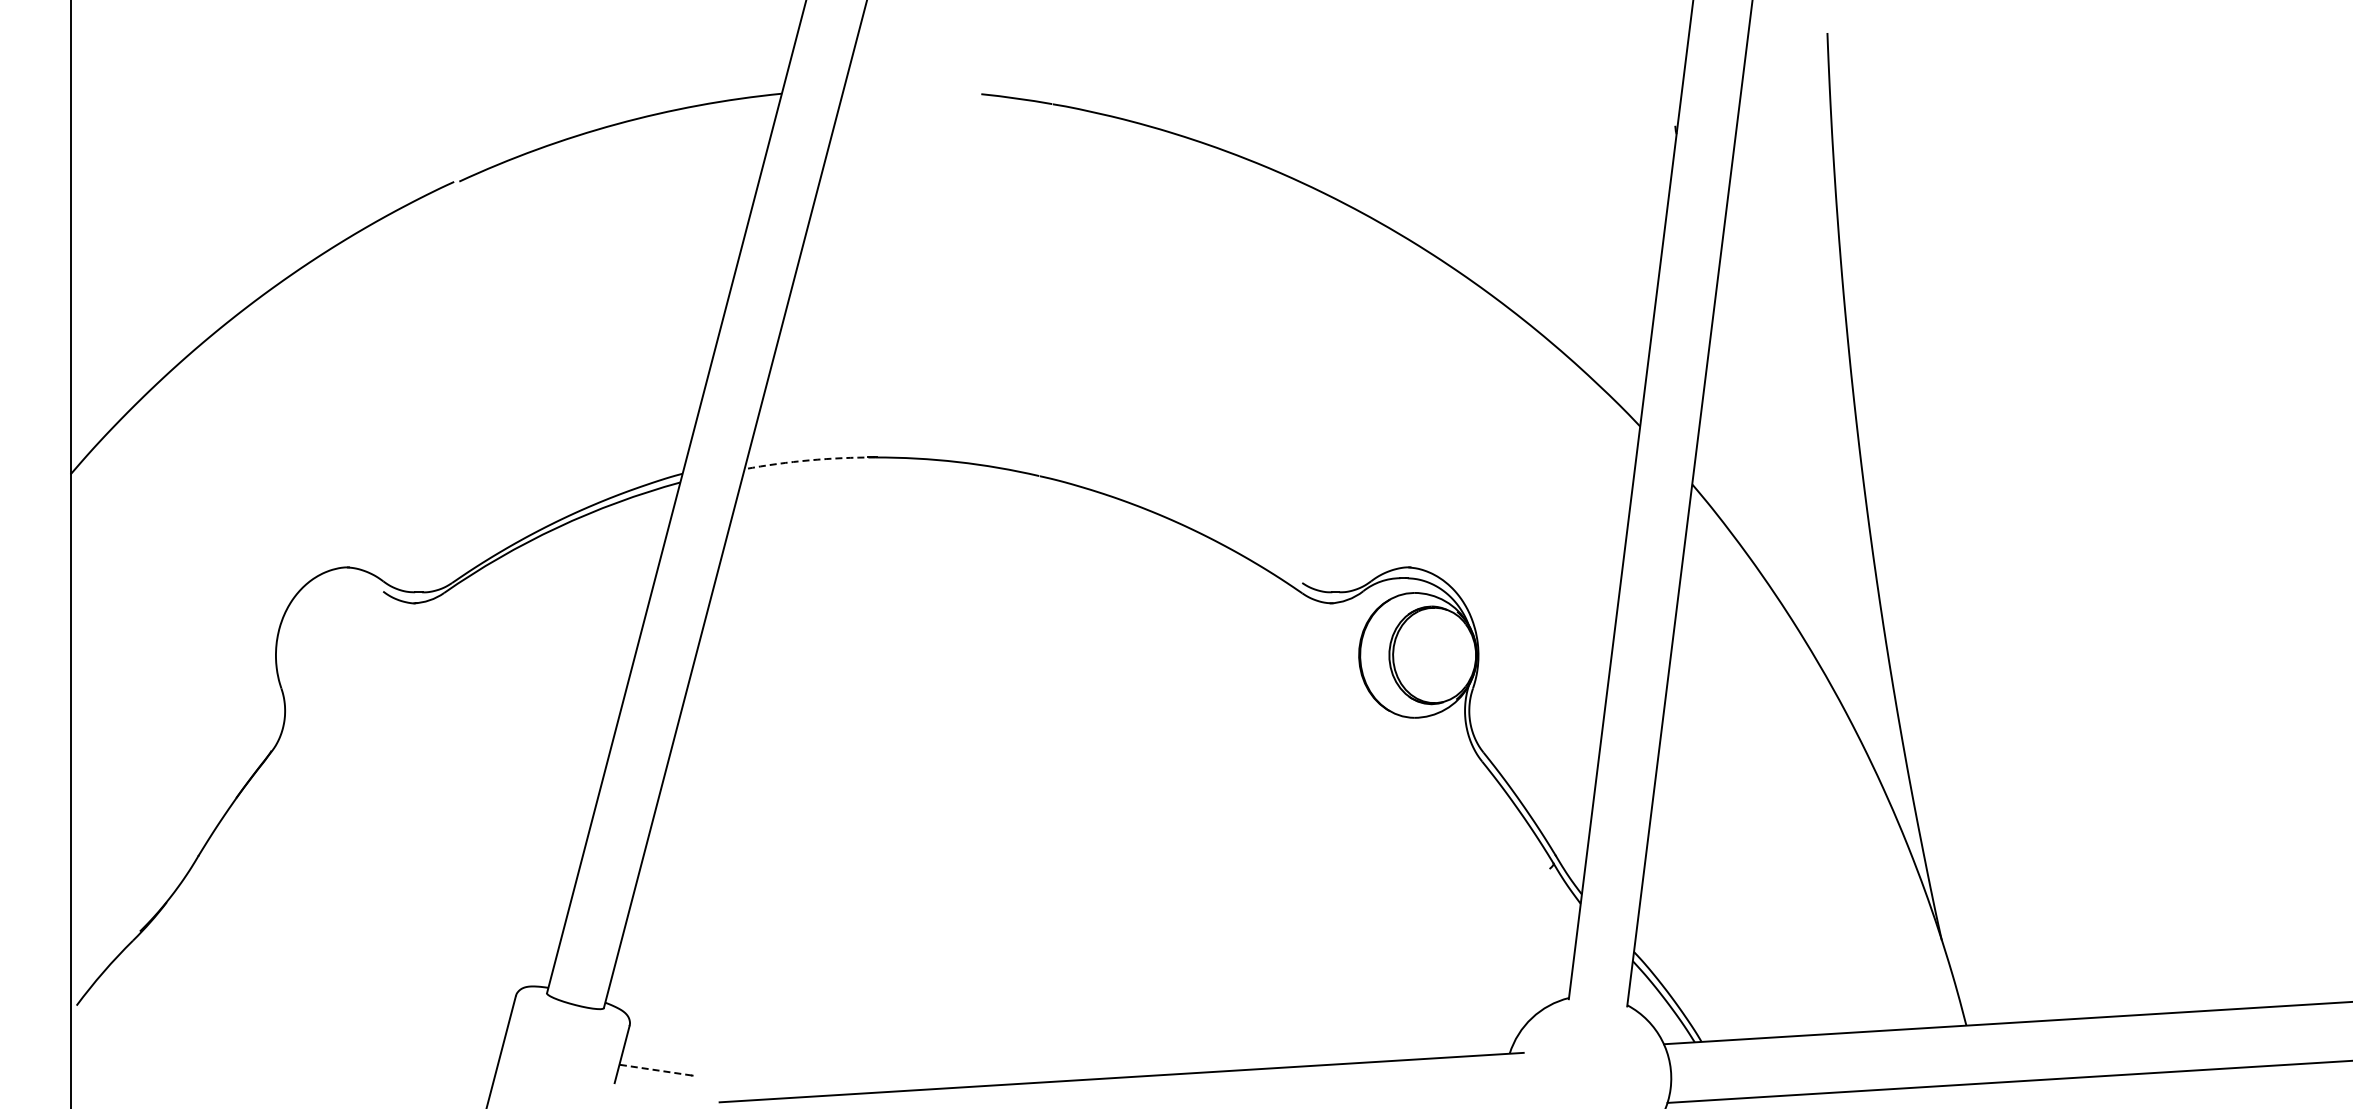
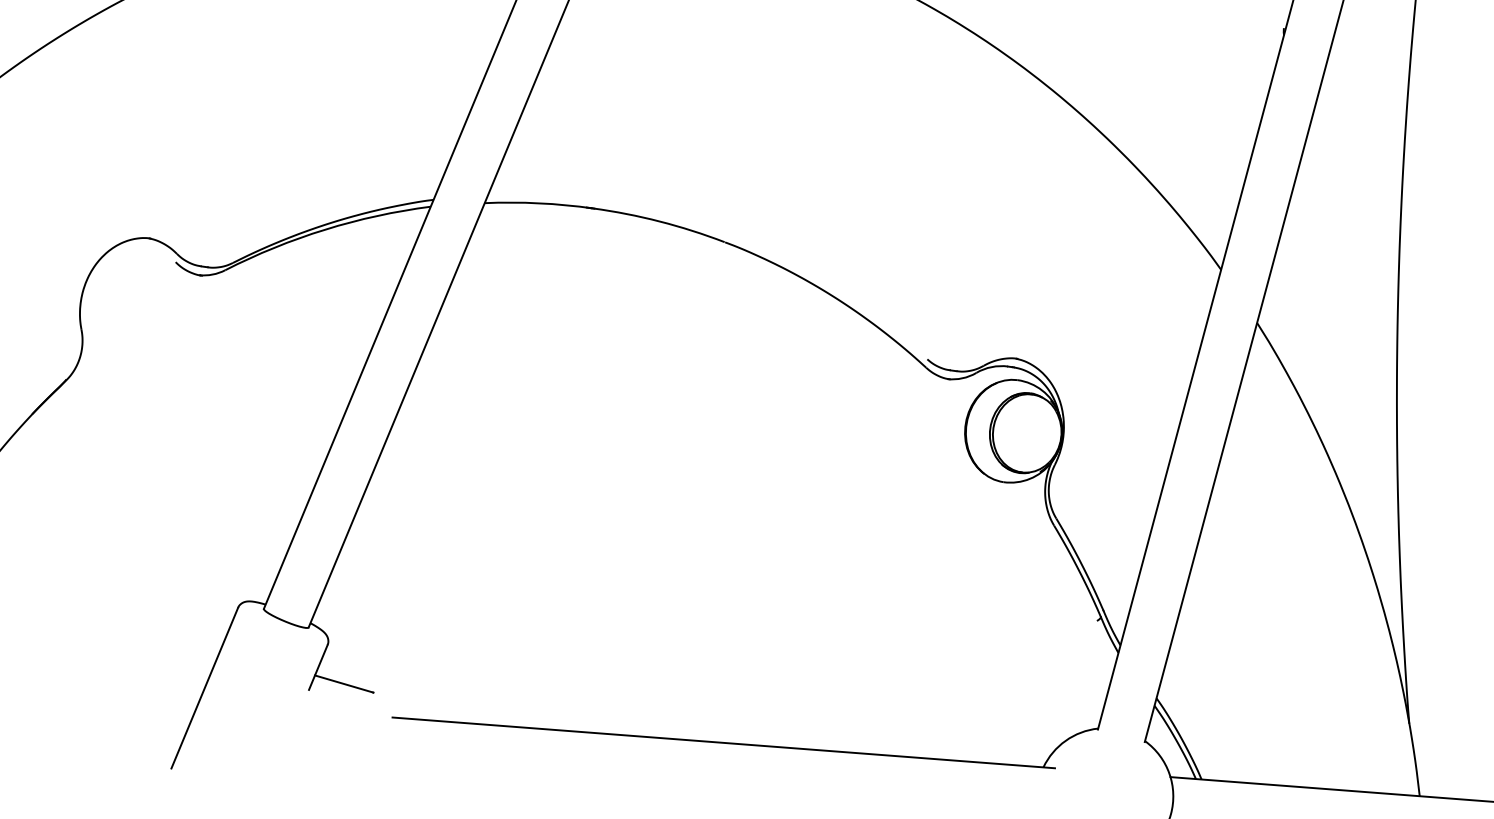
arc: (809, 460) -> (538, 203), dashed -> solid
line: (655, 1070) -> (343, 684), dashed -> solid

